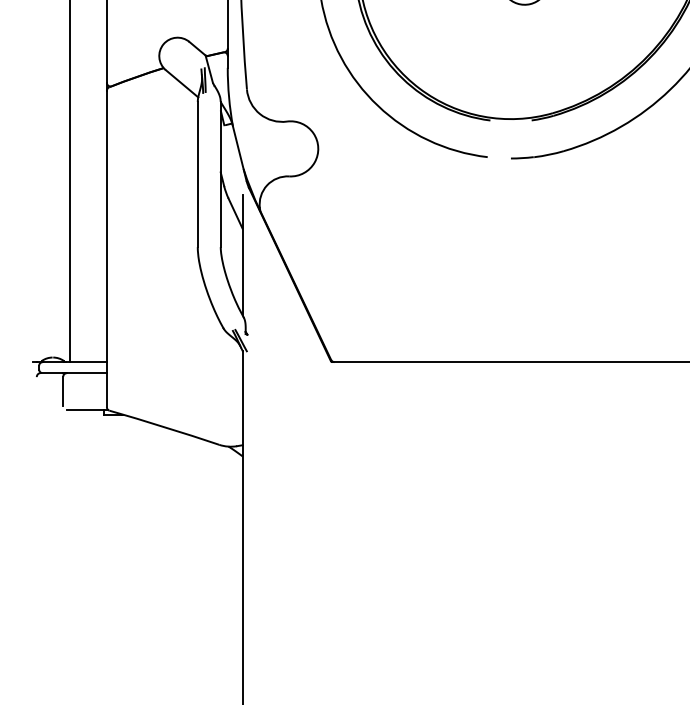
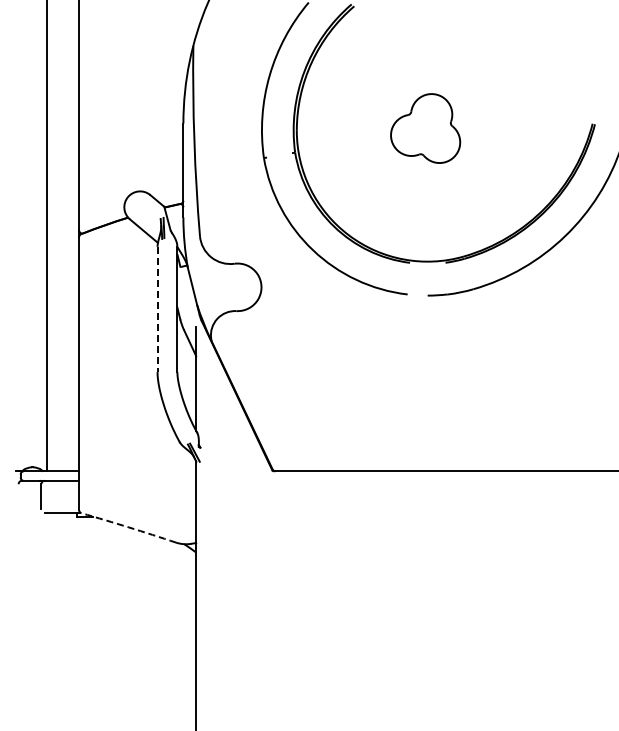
line: (197, 174) -> (157, 309), solid -> dashed
arc: (164, 427) -> (128, 527), solid -> dashed

